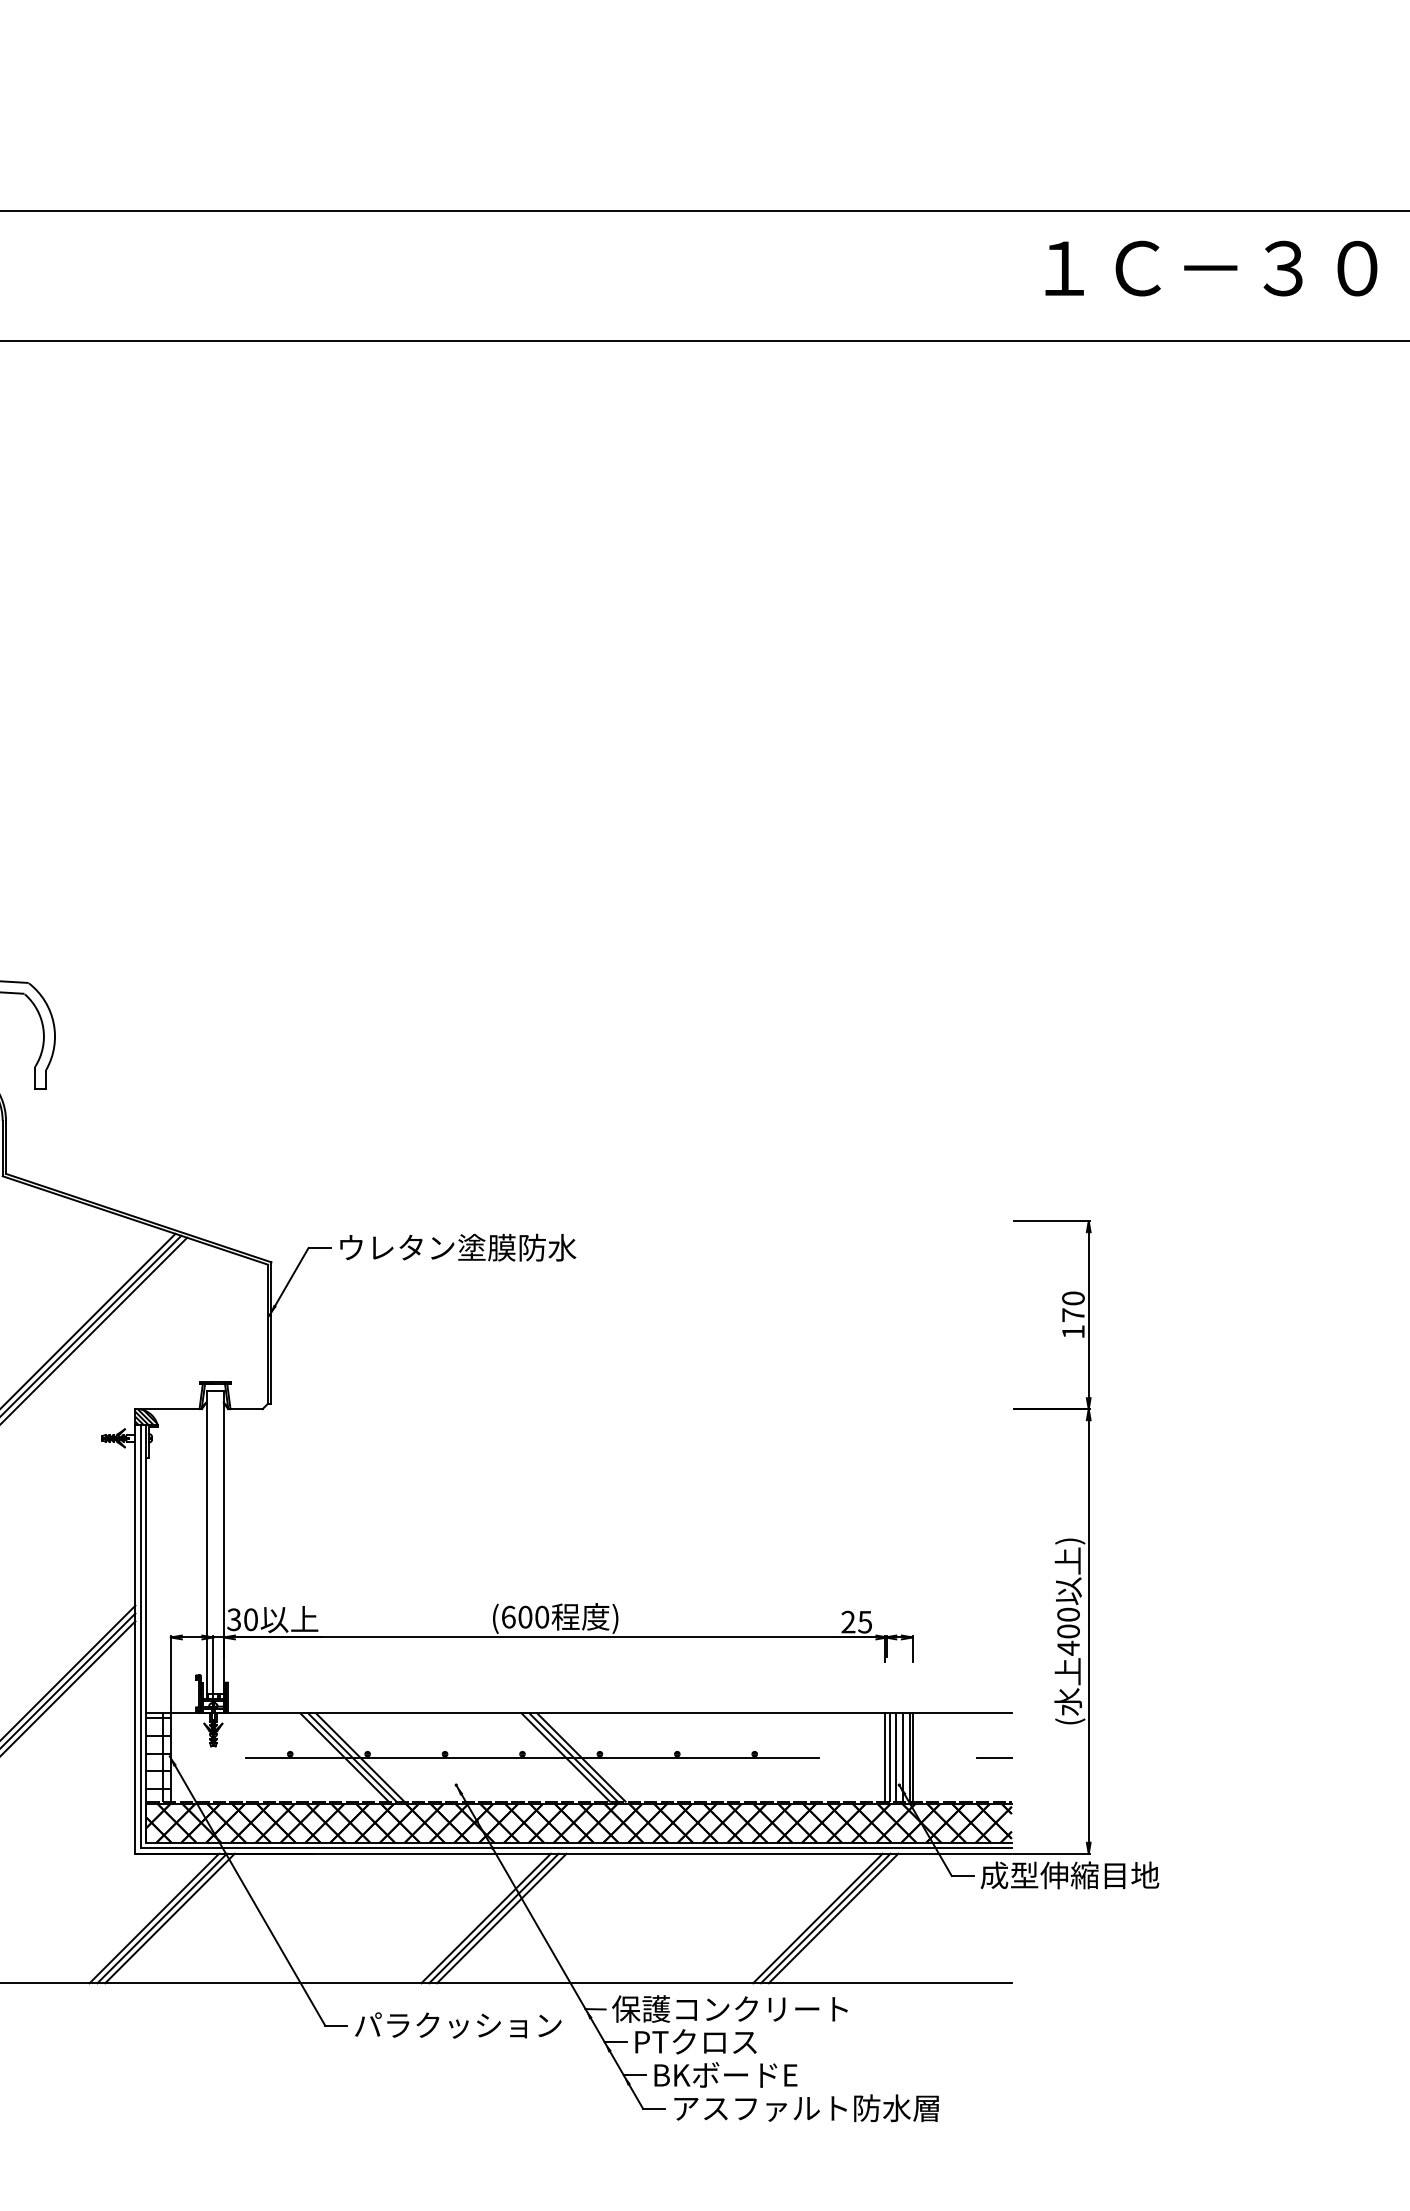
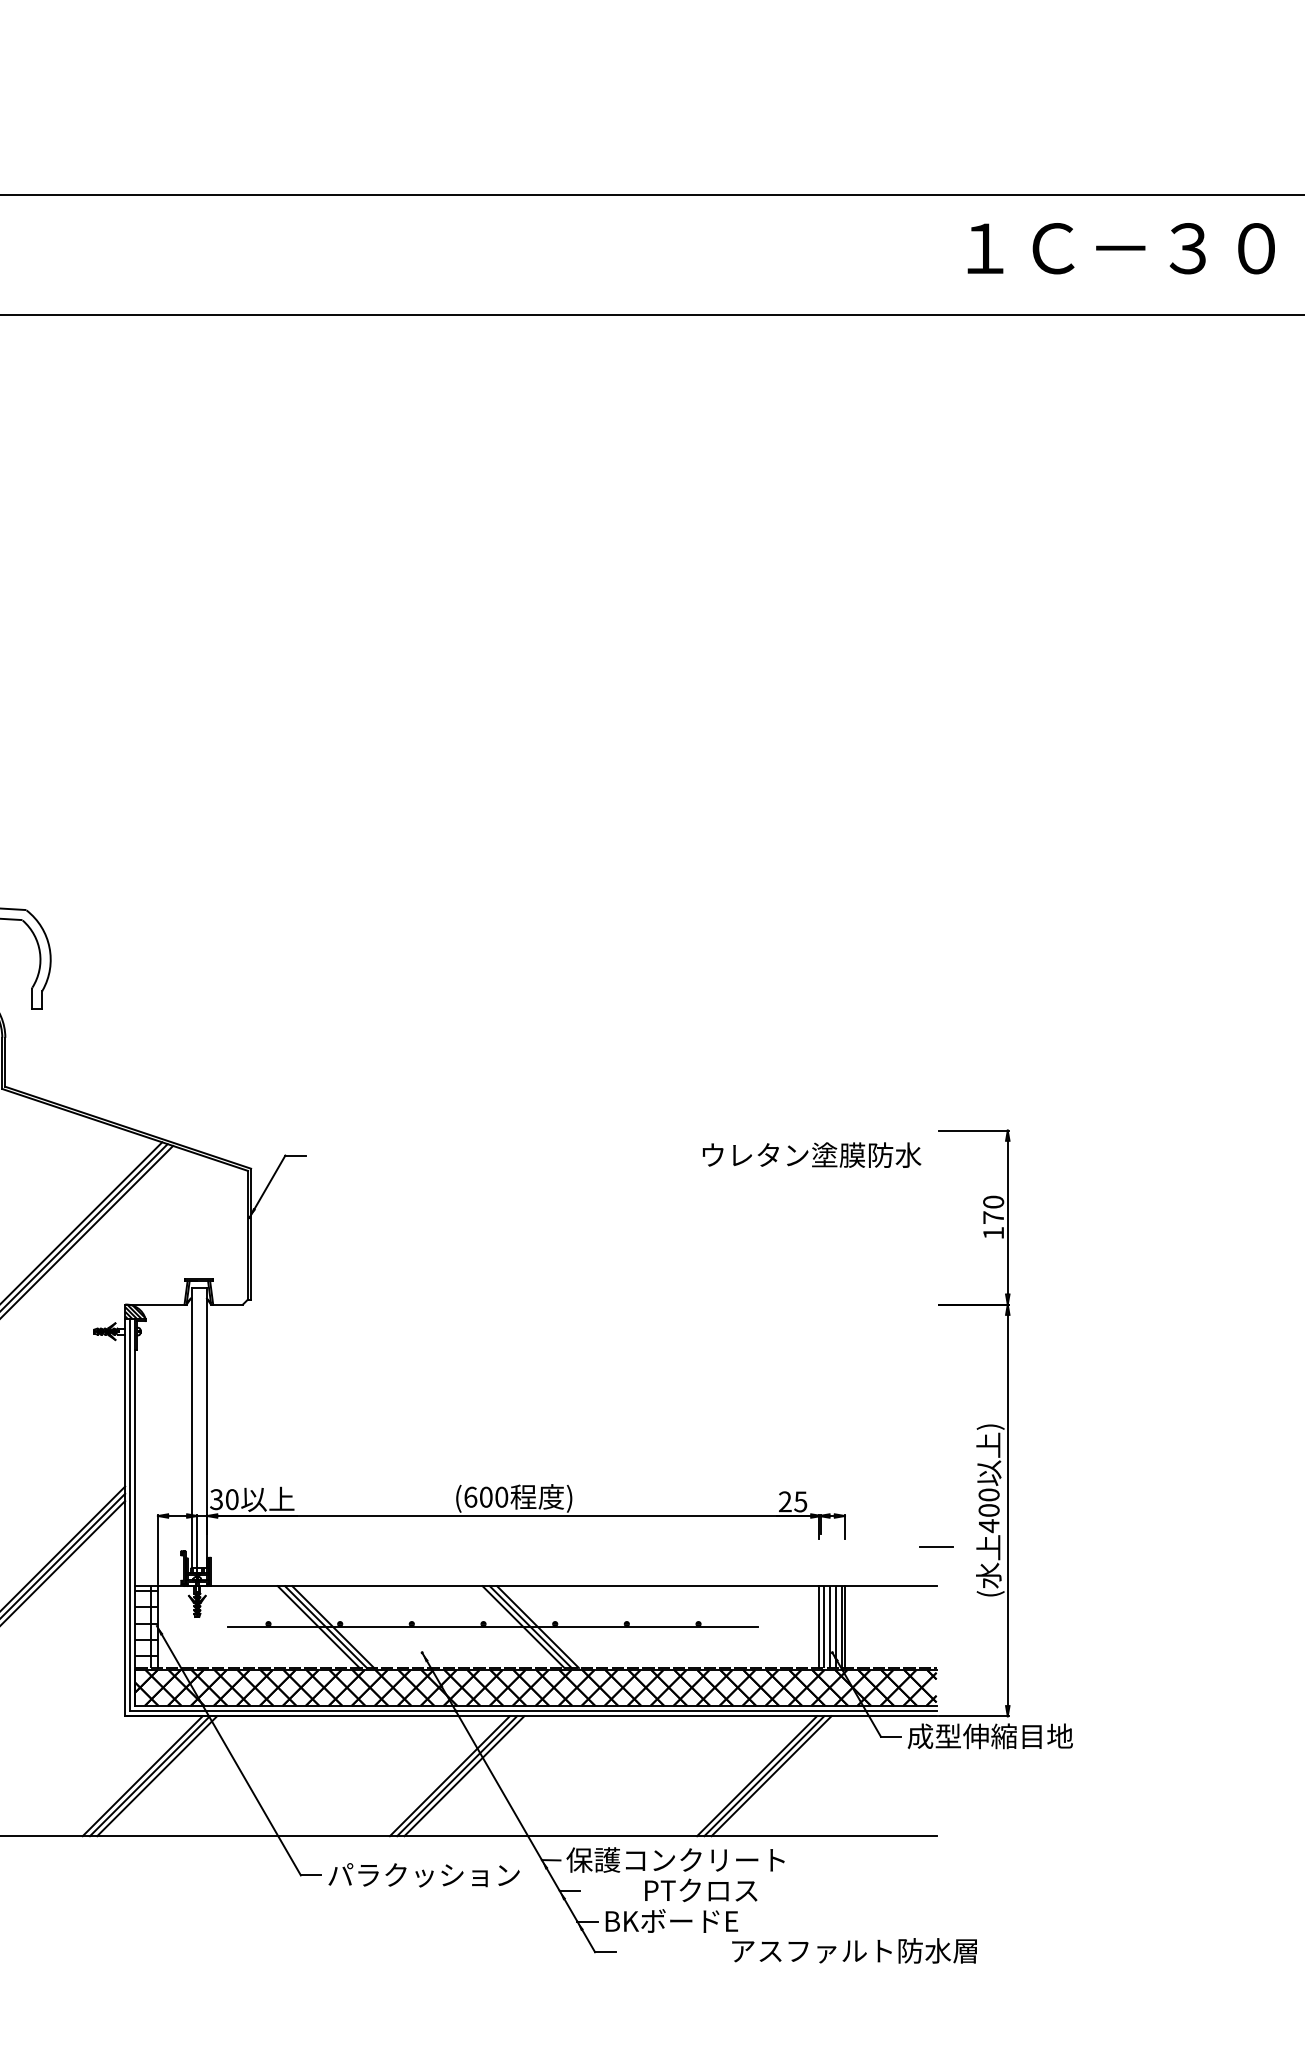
text: (457, 1246) -> (811, 1154), moved
line: (994, 1756) -> (936, 1546), moved
text: (696, 2041) -> (701, 1890), moved
text: (806, 2107) -> (854, 1950), moved

